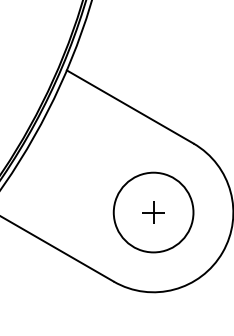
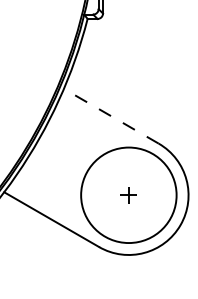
line: (130, 107) -> (111, 116), solid -> dashed
circle: (153, 212) -> (128, 195), size x1.6

